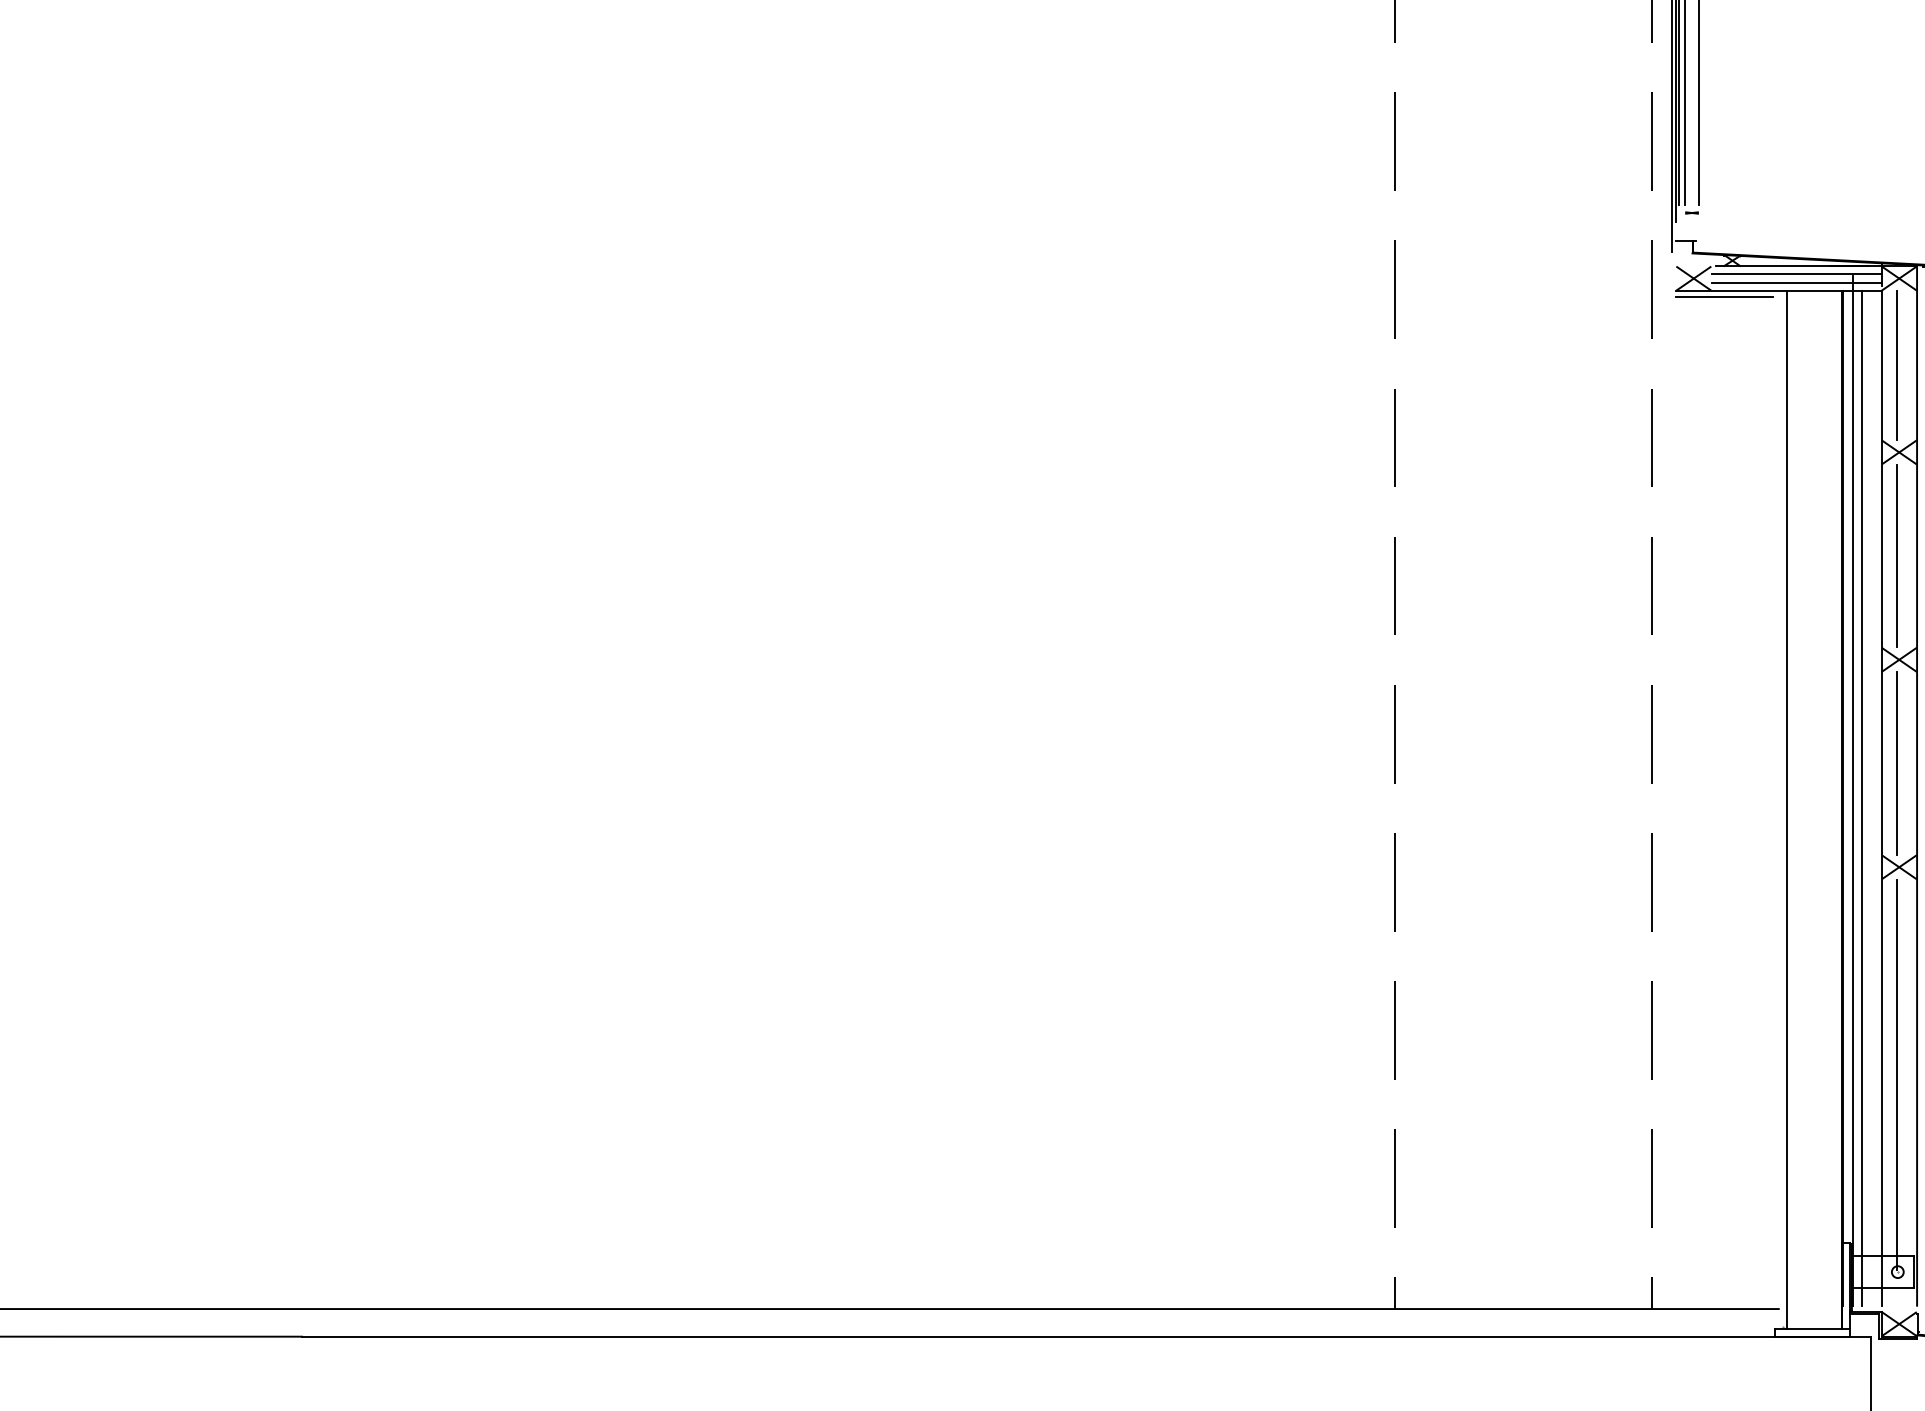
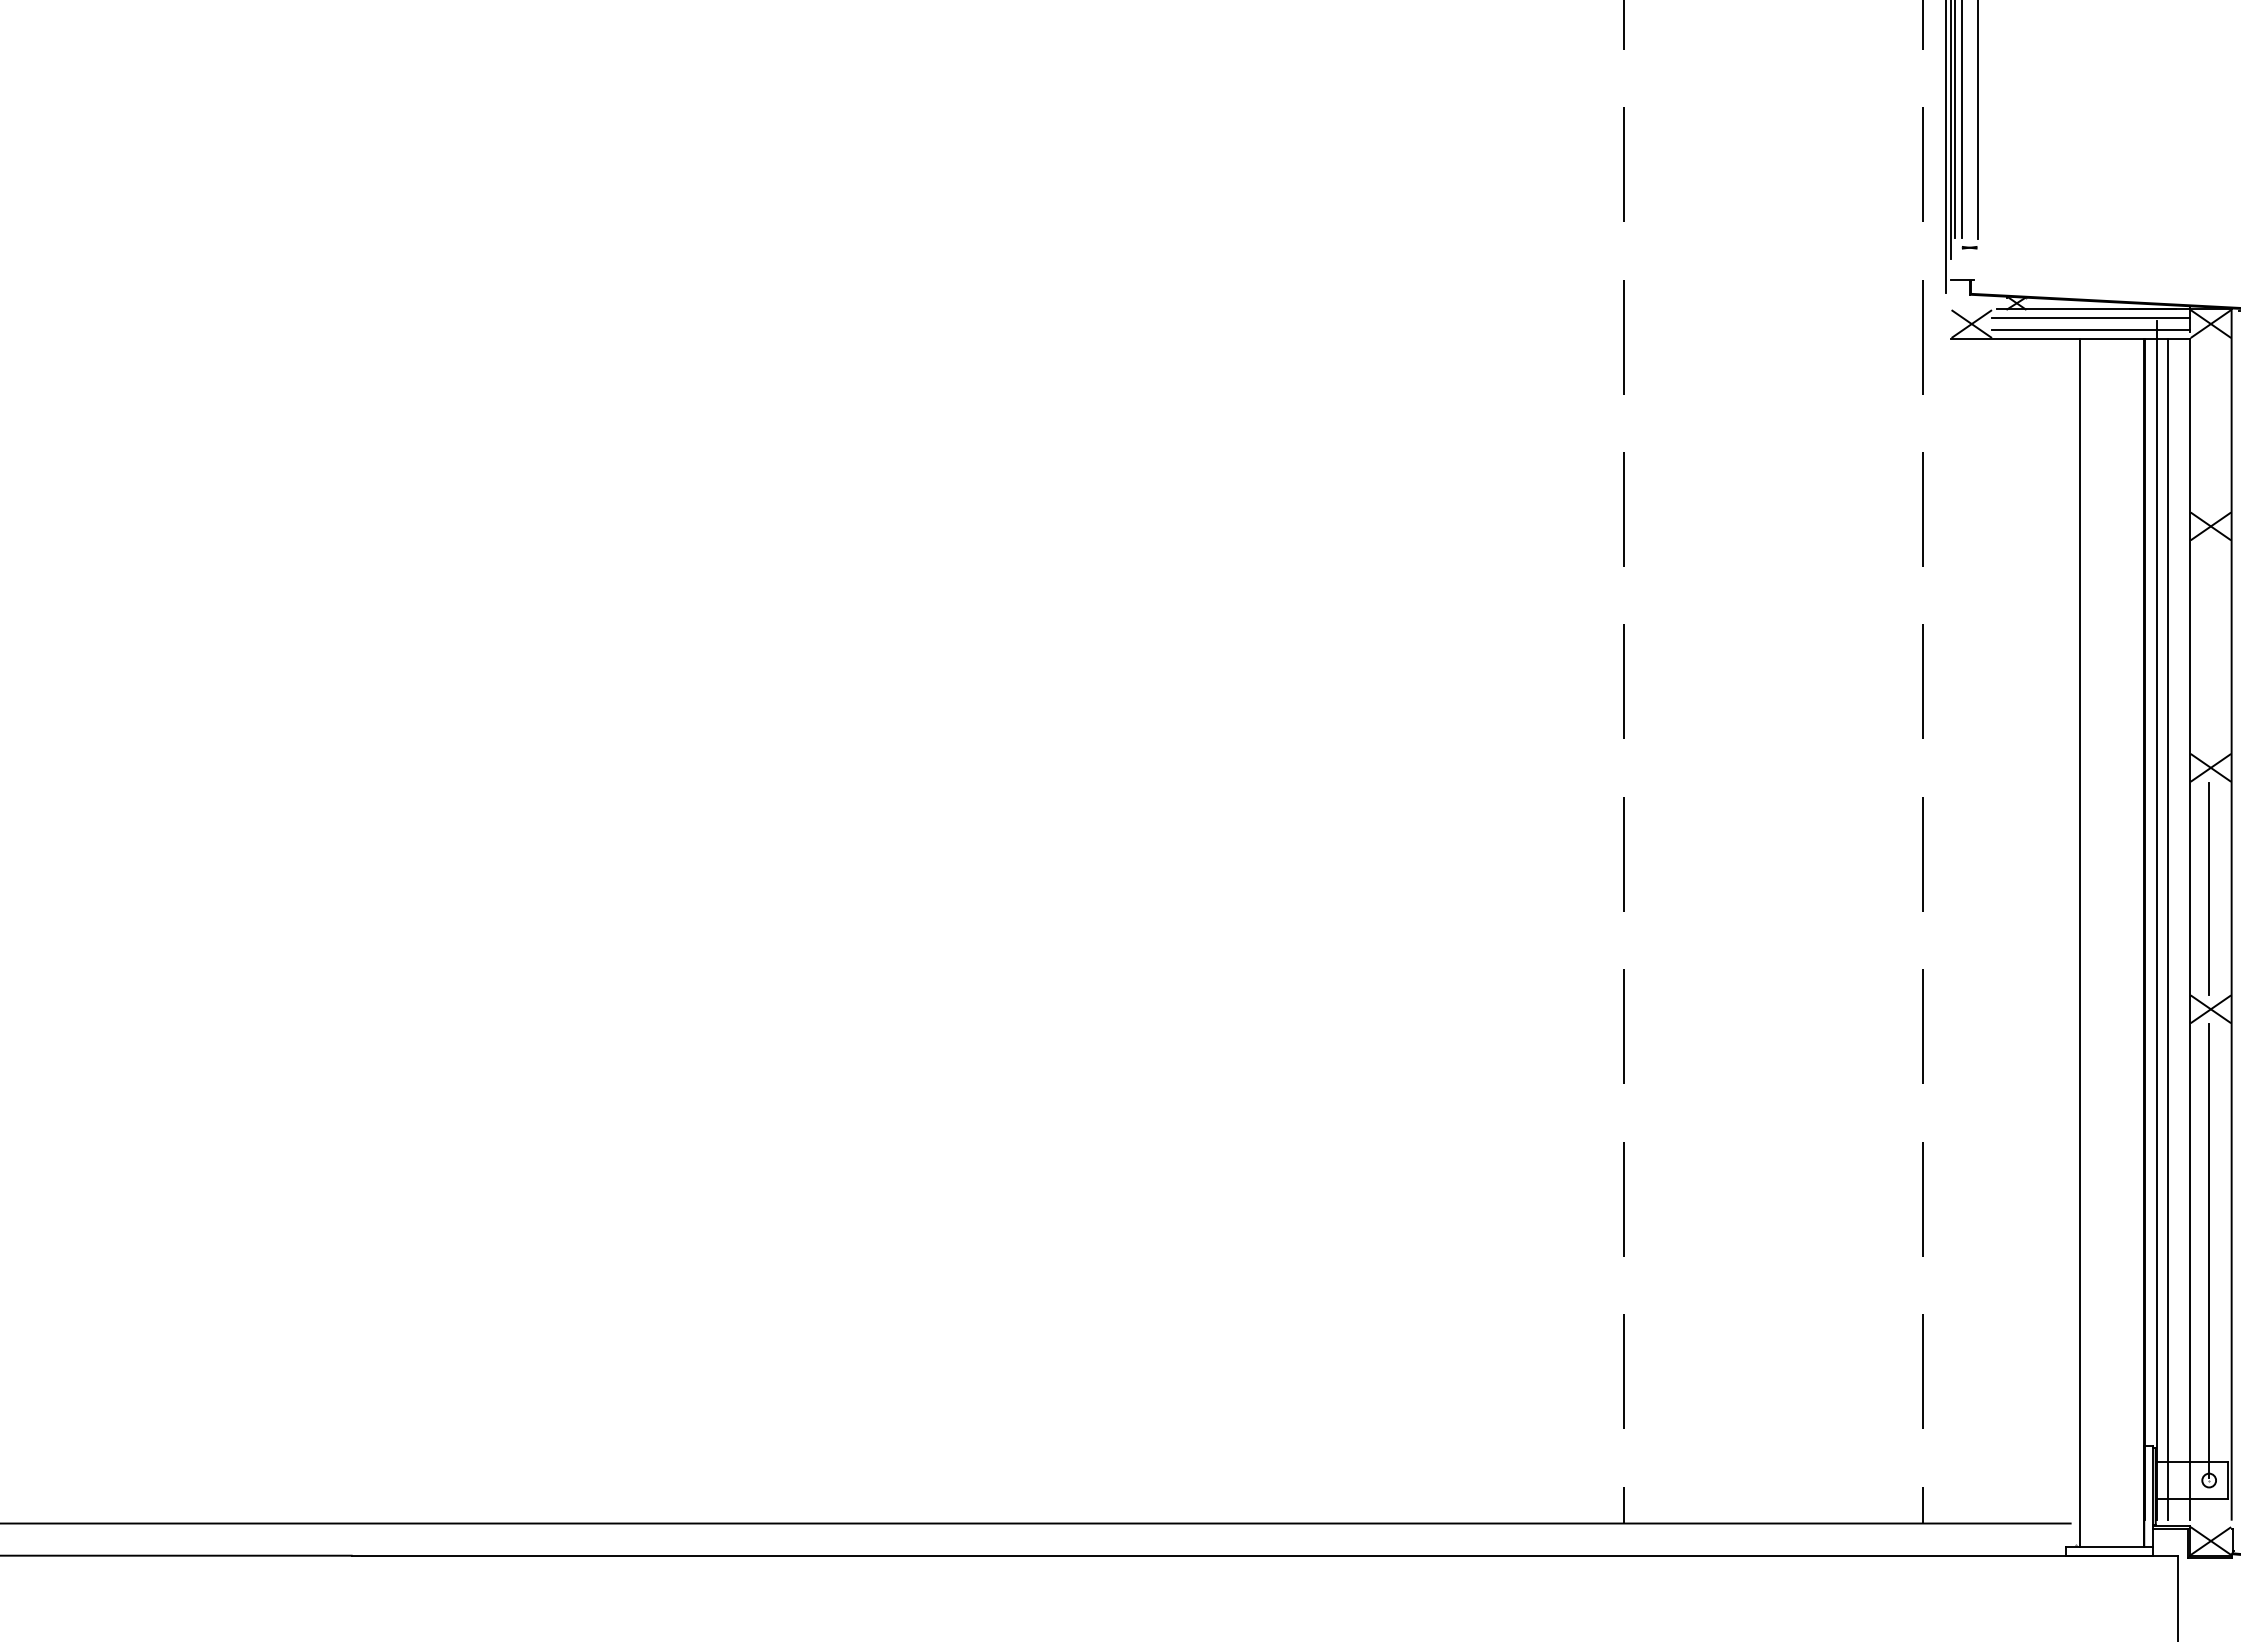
line: (1724, 296) -> (2007, 345), removed
line: (1897, 364) -> (2208, 424), removed
line: (1897, 556) -> (2208, 647), removed

